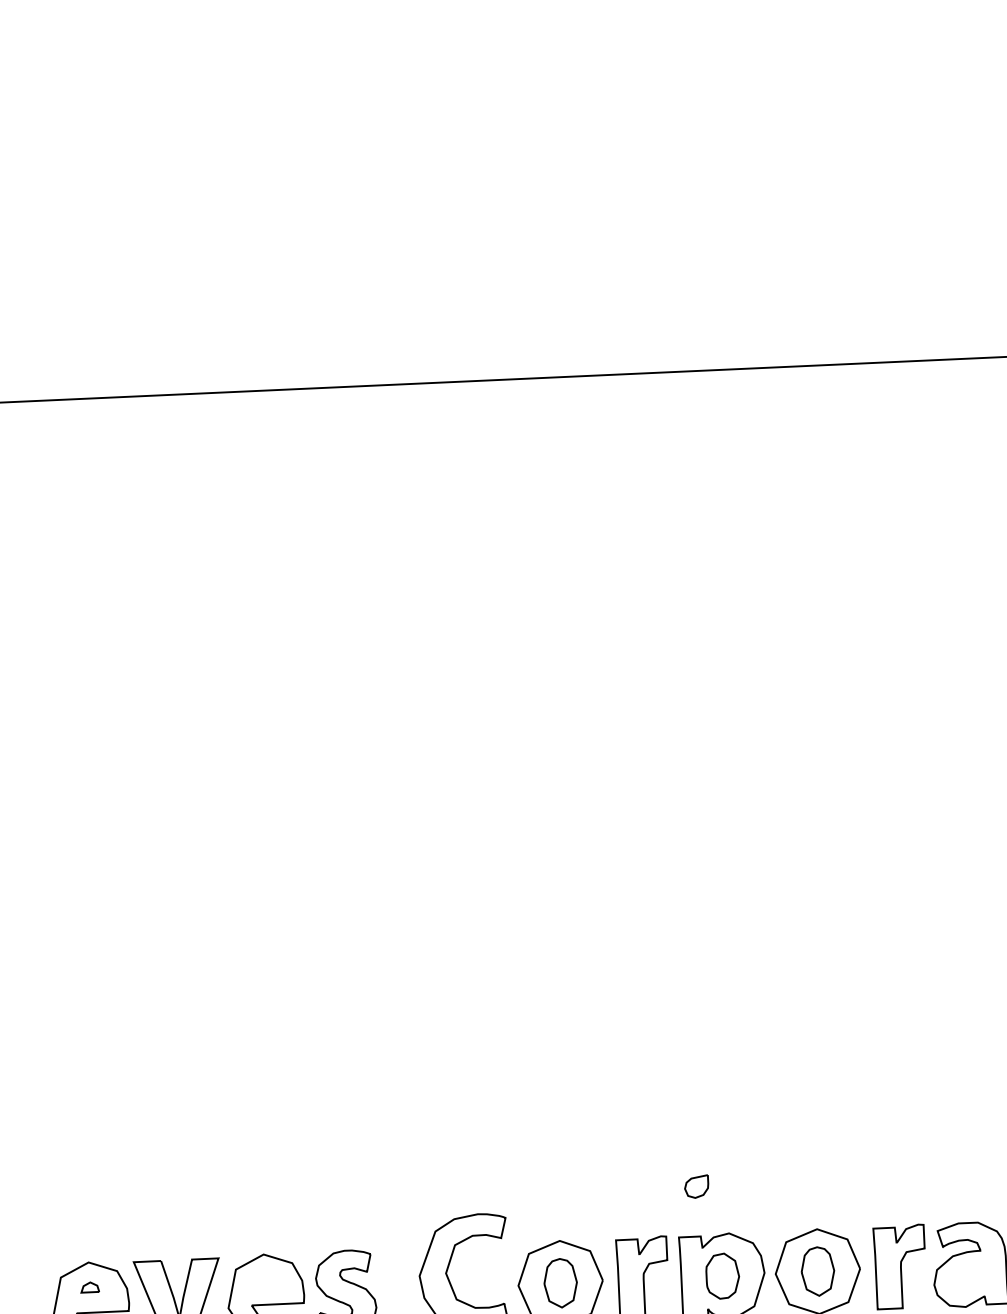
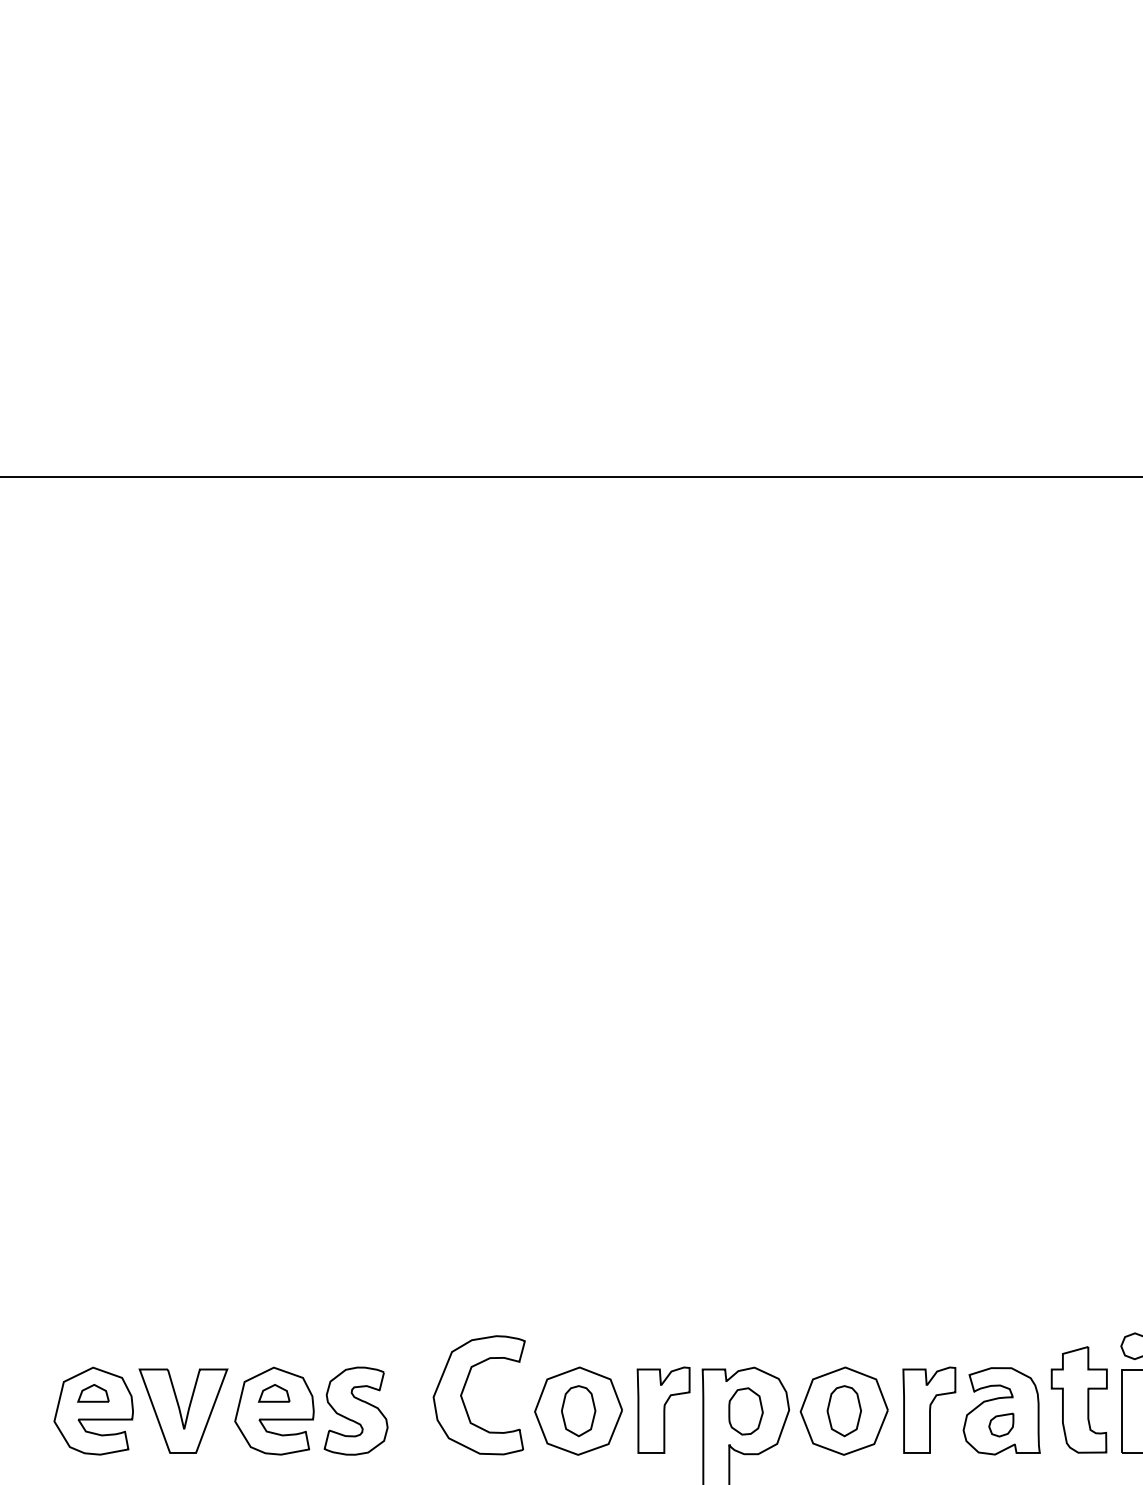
part: (696, 1186) -> (1001, 1424), moved
part: (264, 1279) -> (273, 1393), added
part: (90, 1287) -> (93, 1393), size x1.67

